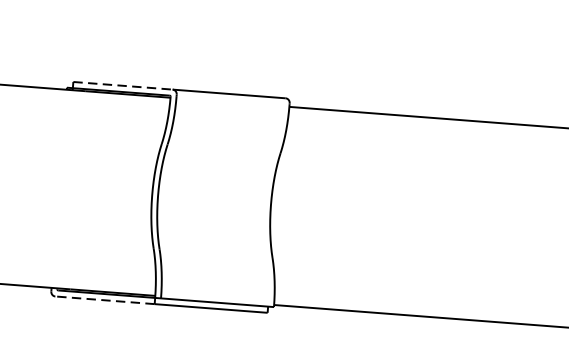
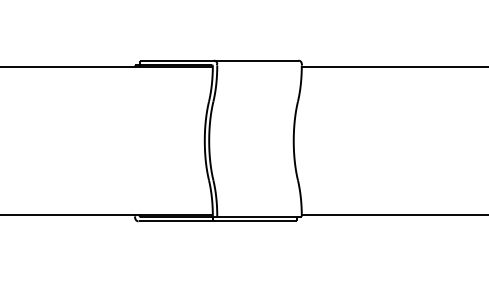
line: (123, 85) -> (177, 60), dashed -> solid
line: (104, 300) -> (175, 221), dashed -> solid

